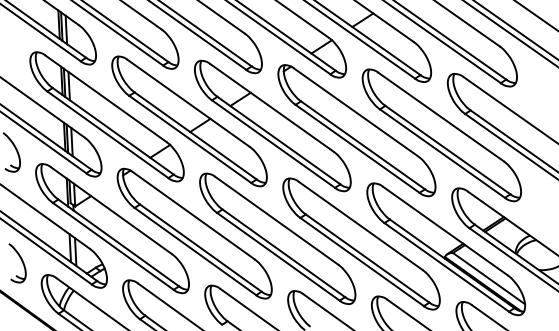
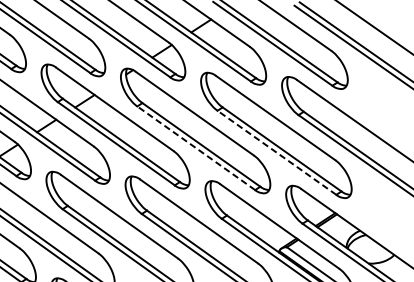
line: (357, 148) -> (196, 147), solid -> dashed
line: (442, 153) -> (276, 152), solid -> dashed

